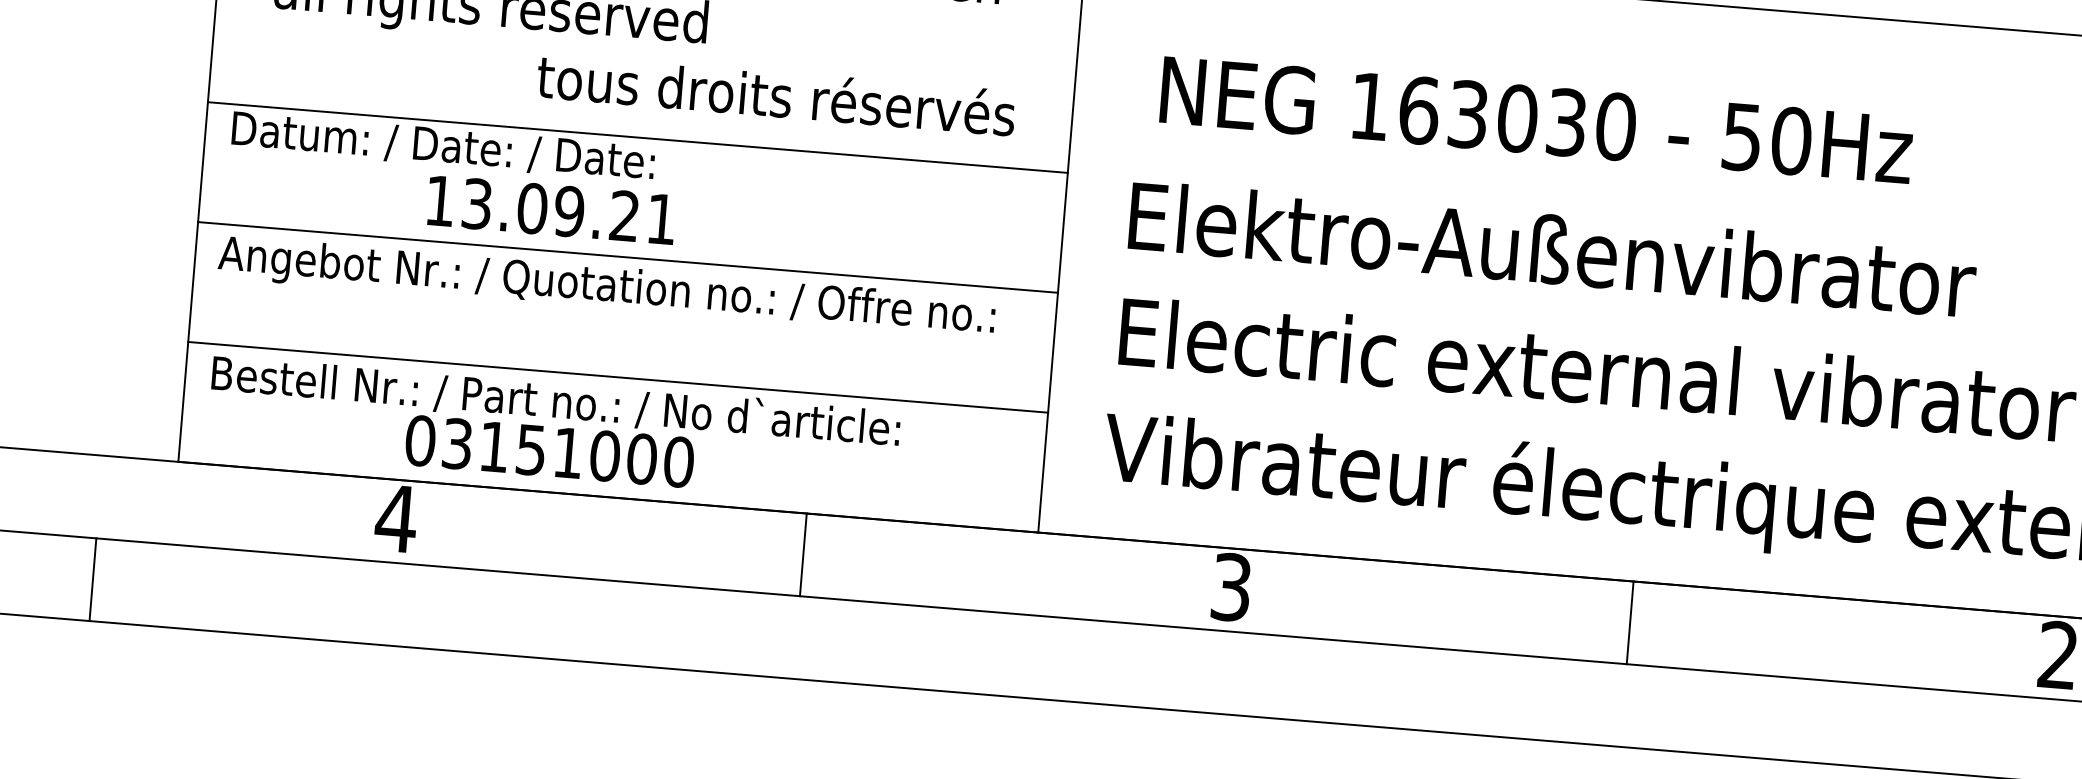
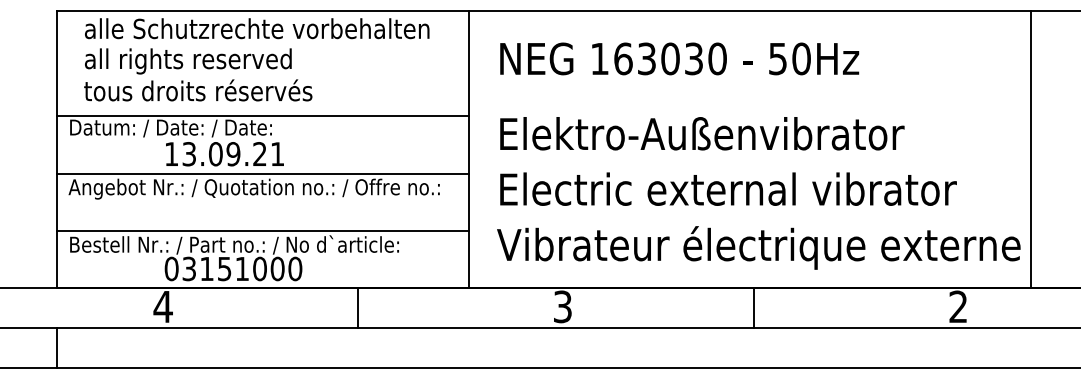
text: (776, 94) -> (198, 90), moved
text: (1536, 119) -> (679, 58), moved
line: (93, 579) -> (57, 347), moved

